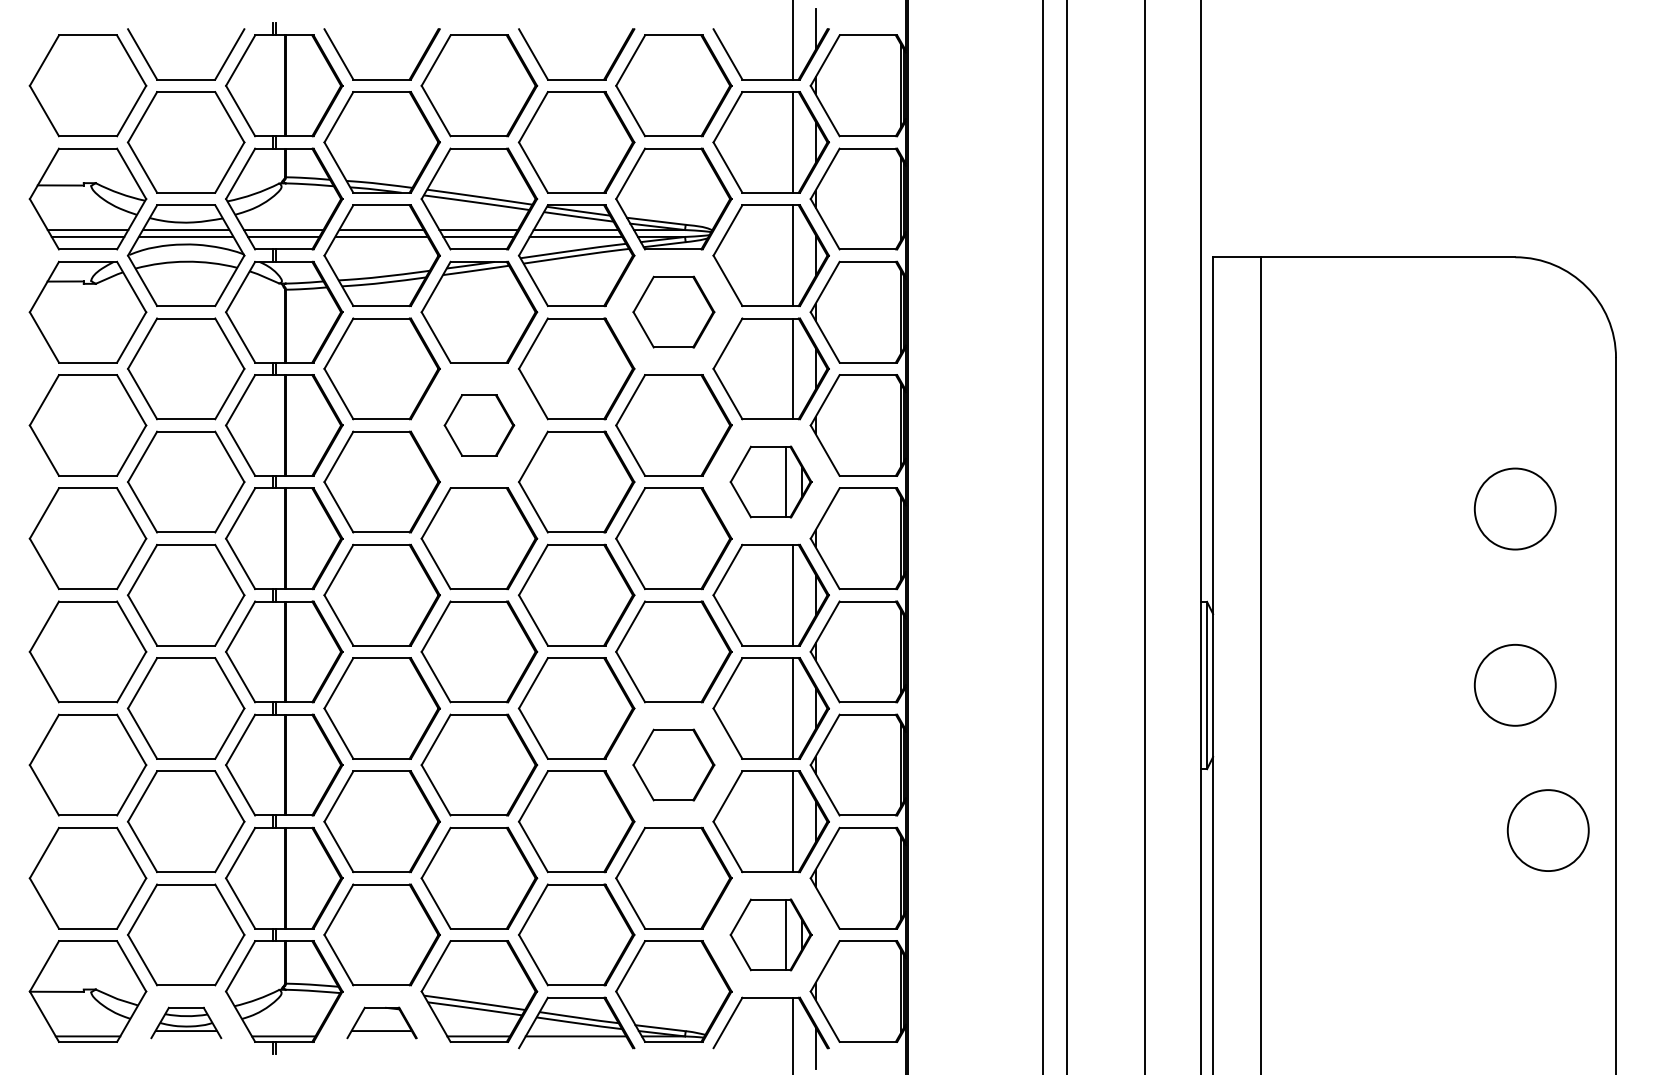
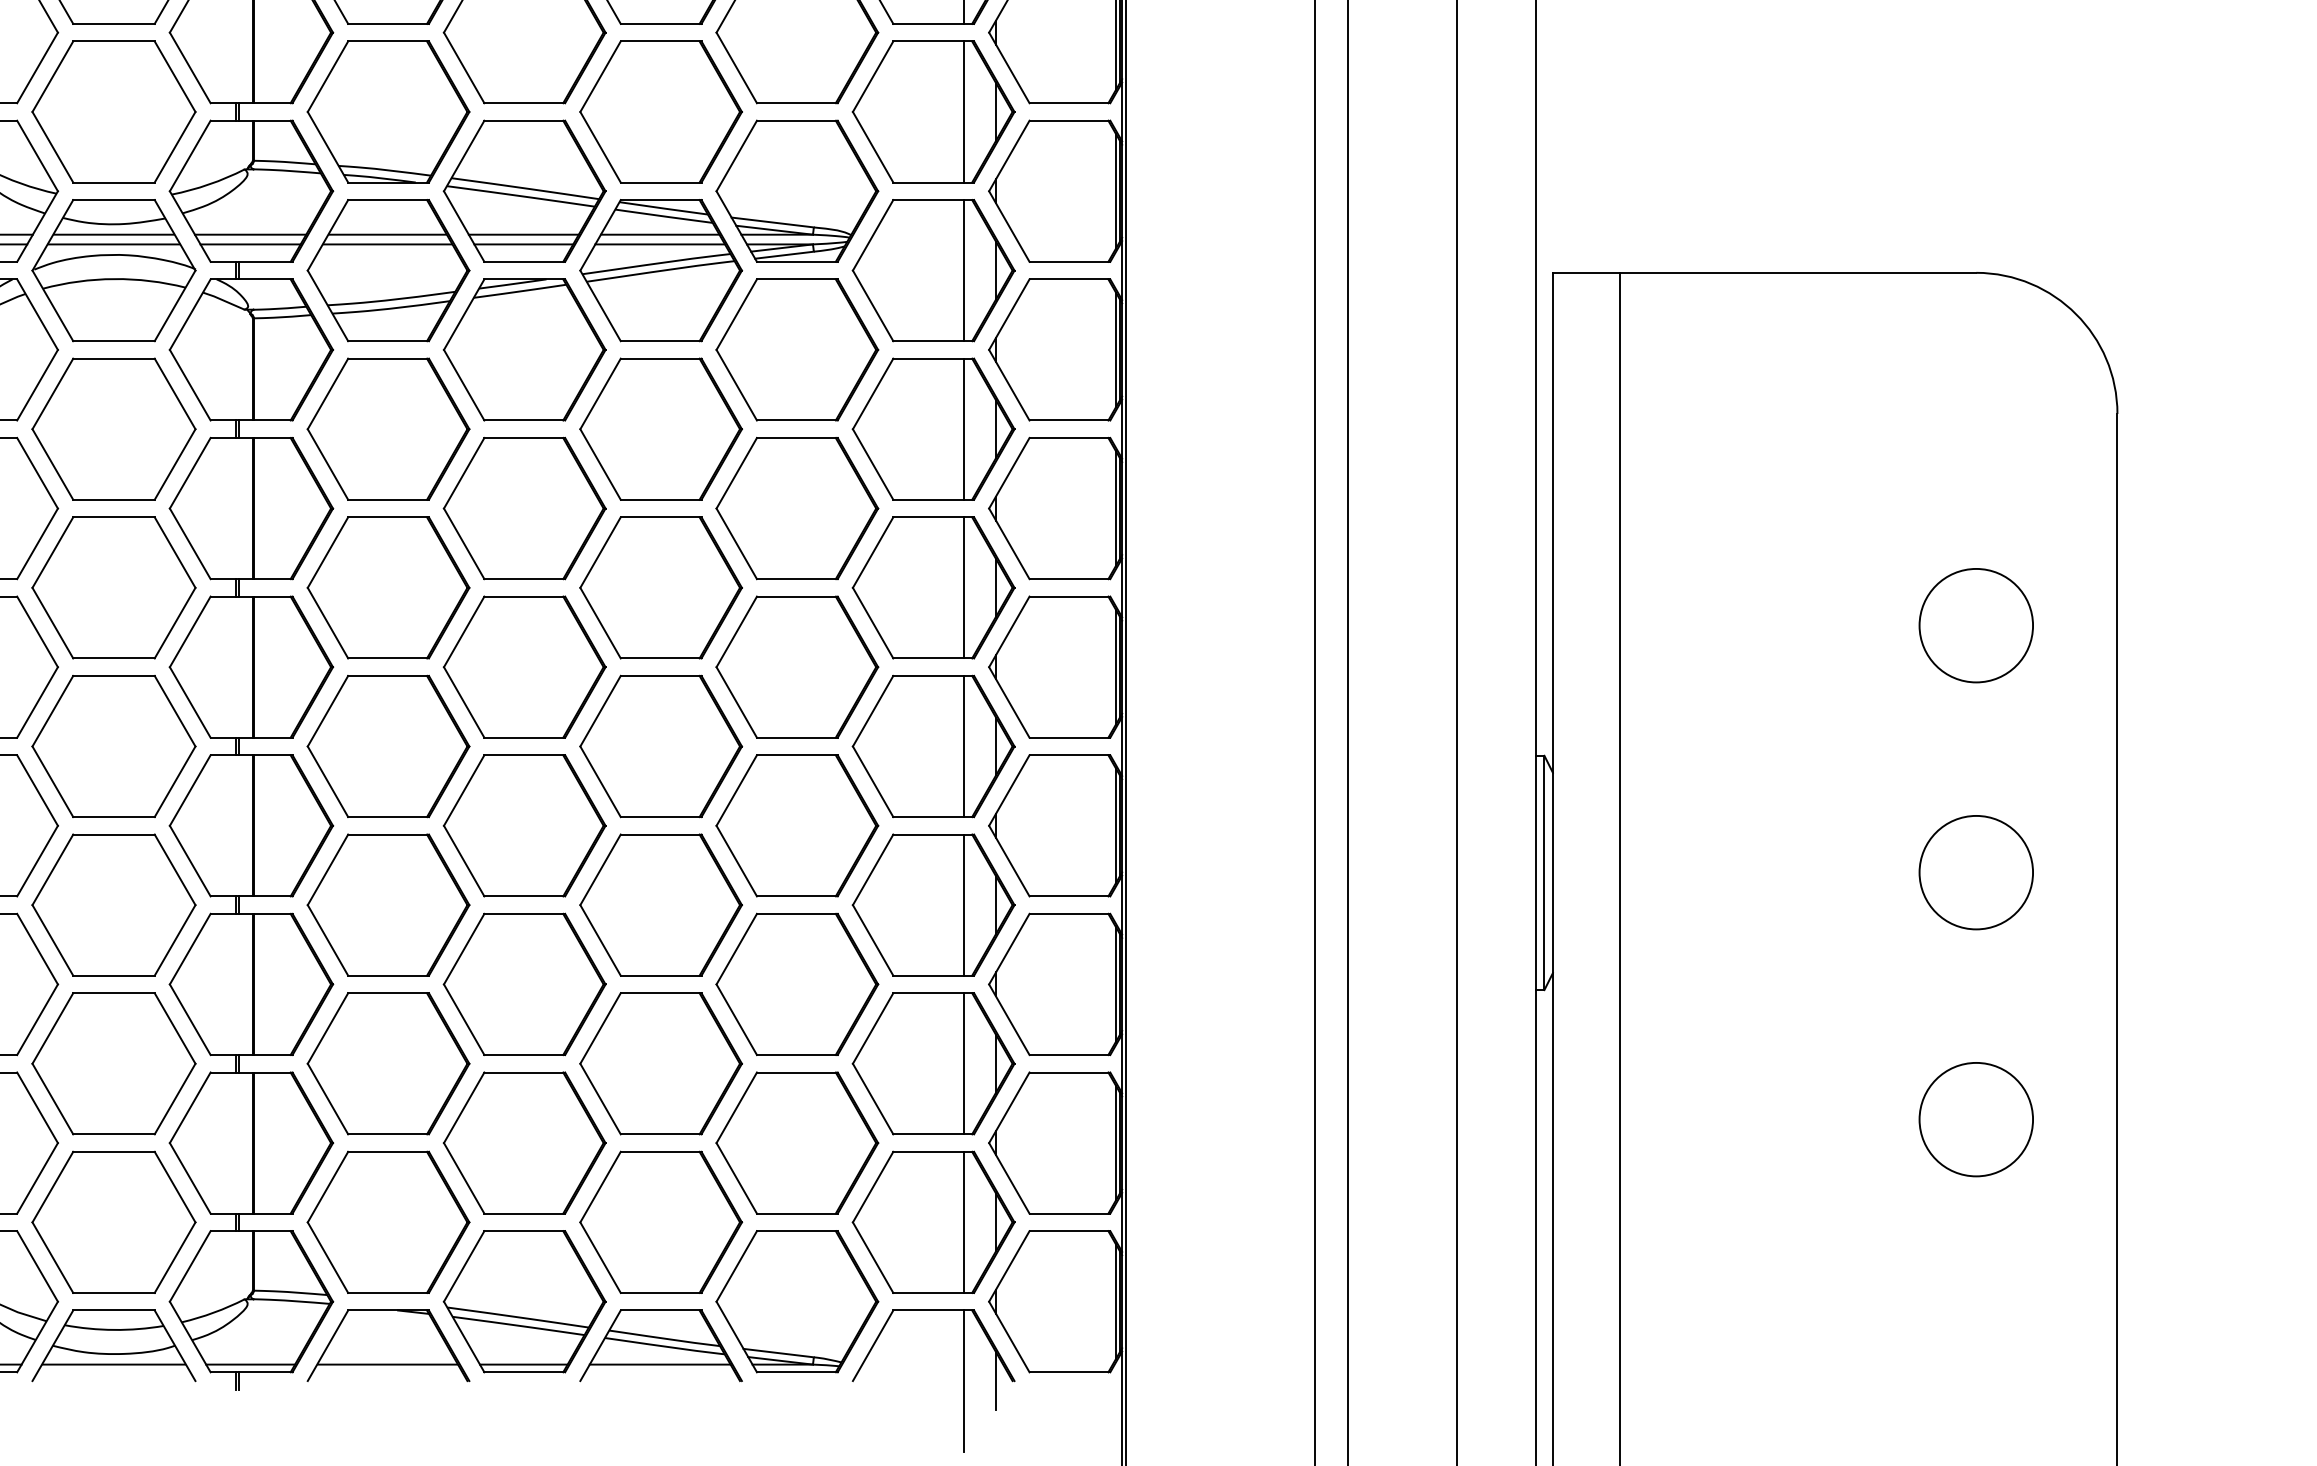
part: (673, 311) -> (796, 348), size x1.43
part: (479, 425) -> (524, 508), size x1.67
part: (770, 481) -> (932, 587), size x1.43
part: (673, 764) -> (796, 983), size x1.43
circle: (1547, 830) -> (1975, 1119), moved
part: (770, 934) -> (932, 1221), size x1.43
part: (186, 1022) -> (114, 1345), size x1.67
part: (381, 1022) -> (387, 1345), size x1.67

